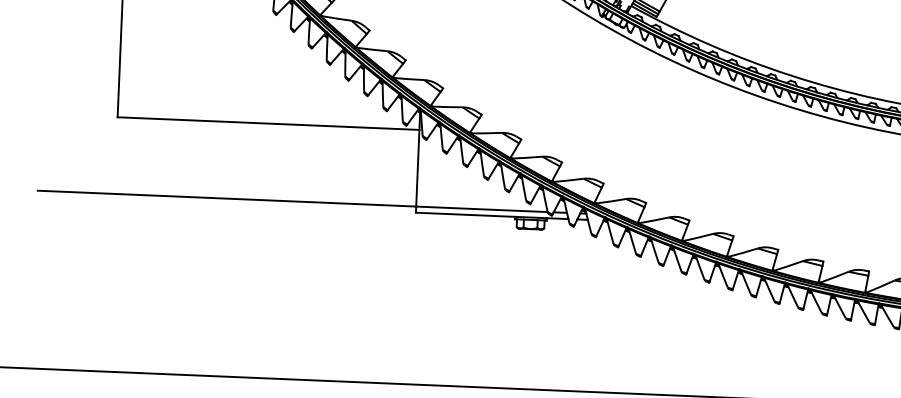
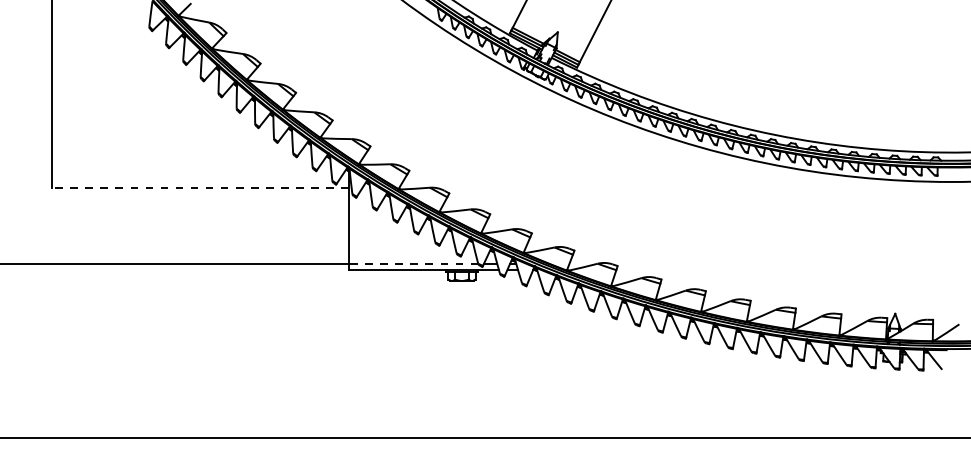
line: (268, 123) -> (200, 188), solid -> dashed
line: (481, 209) -> (413, 263), solid -> dashed

